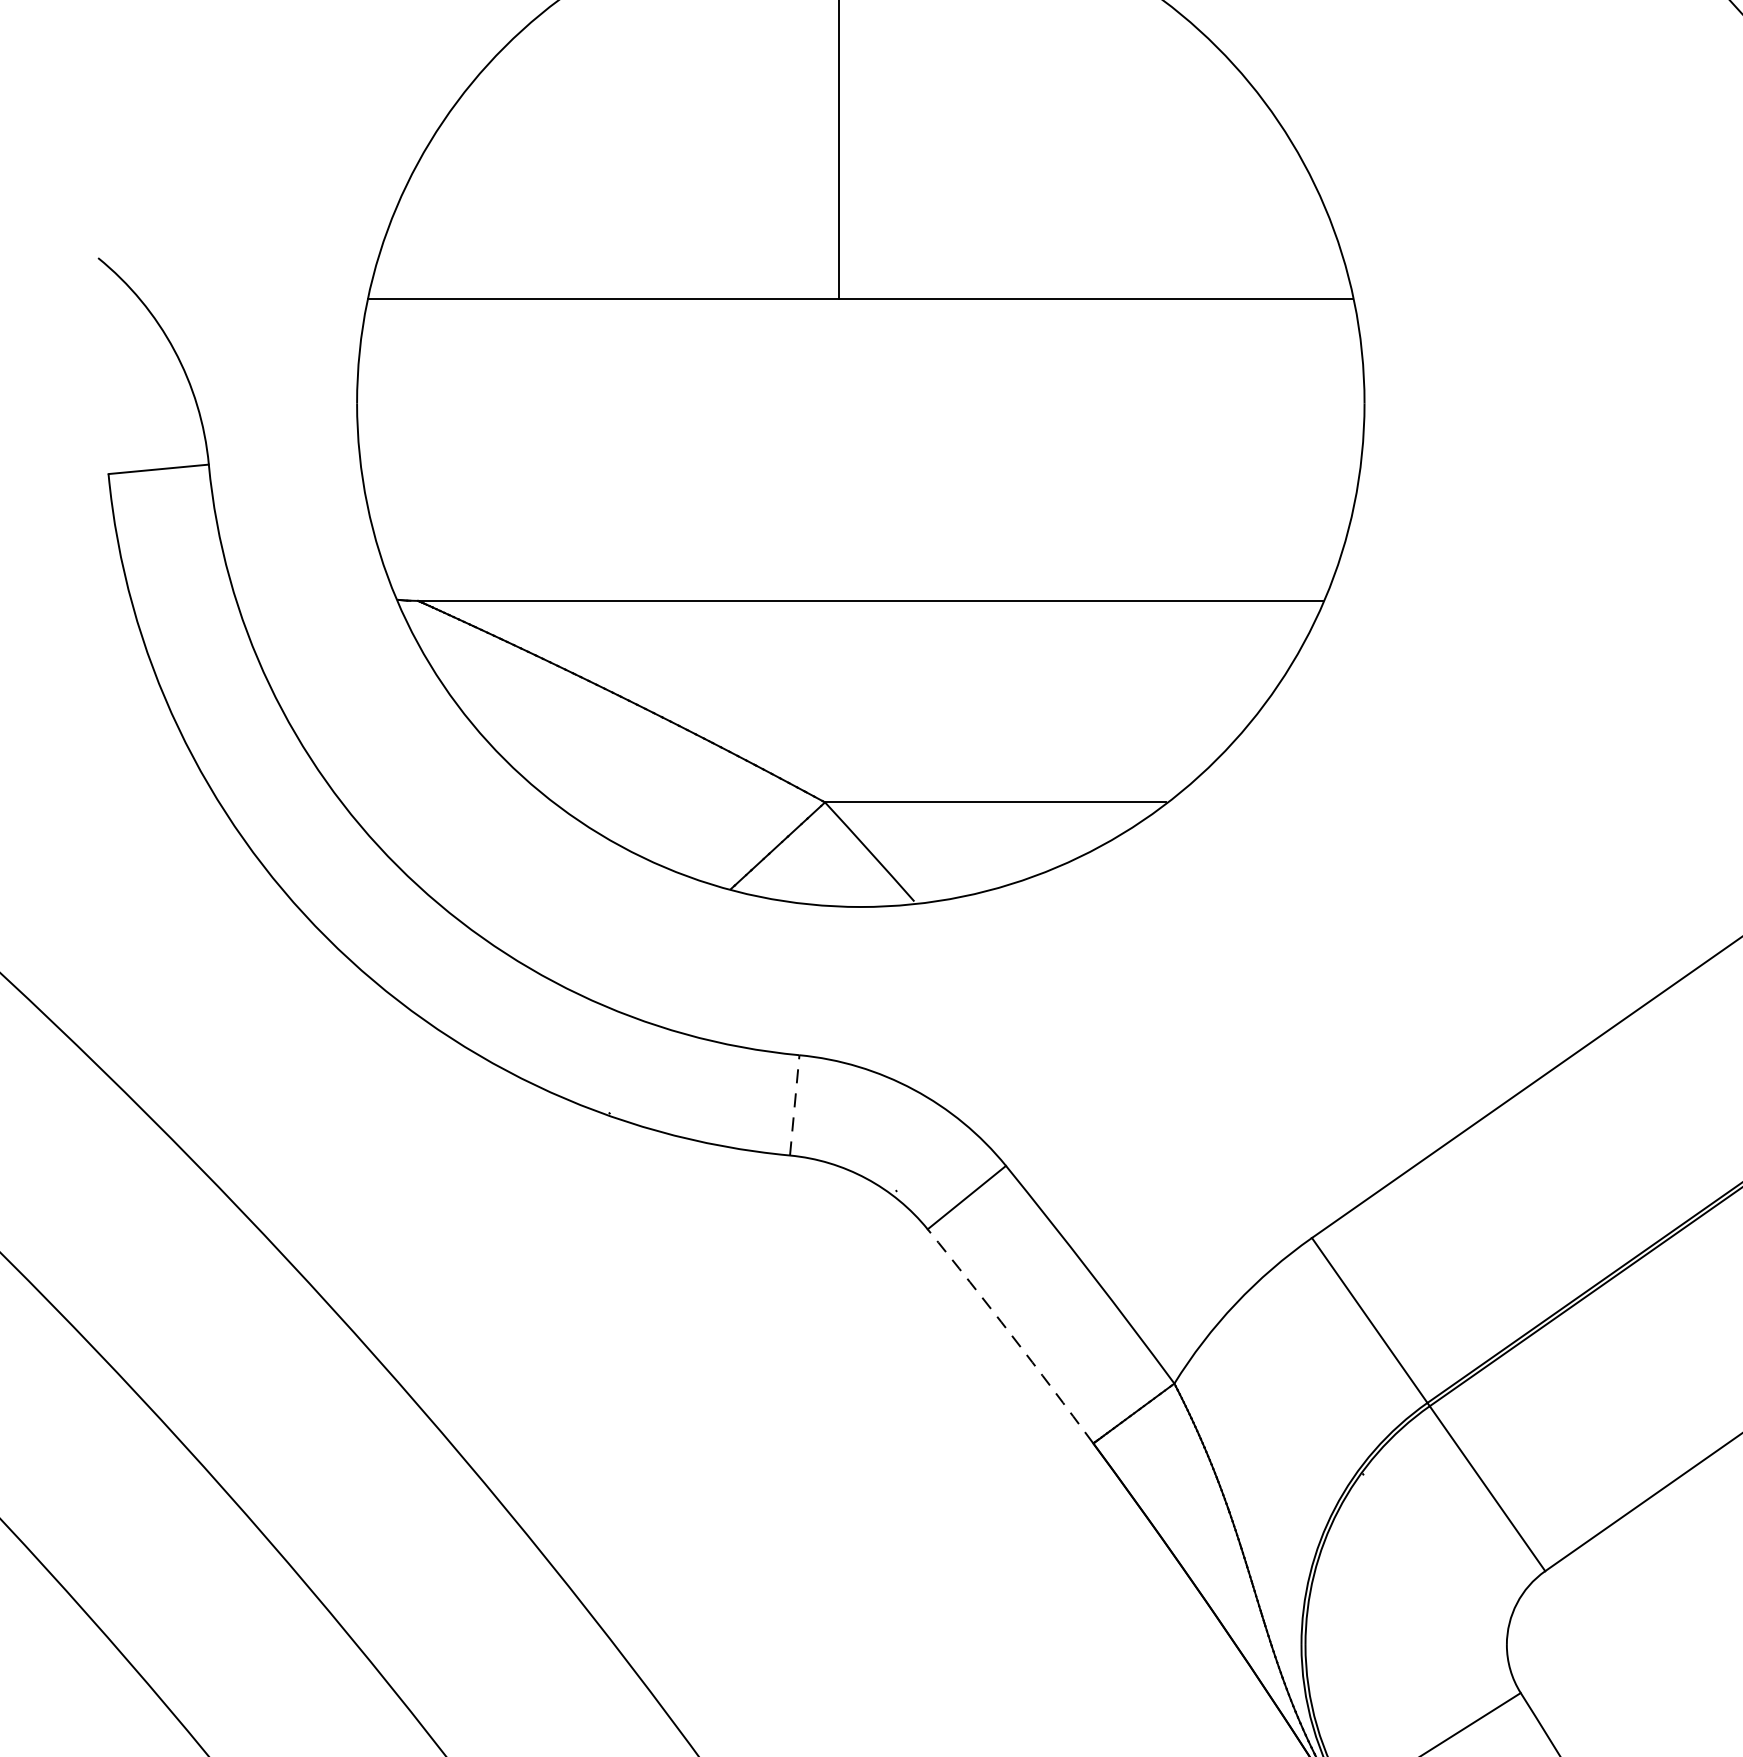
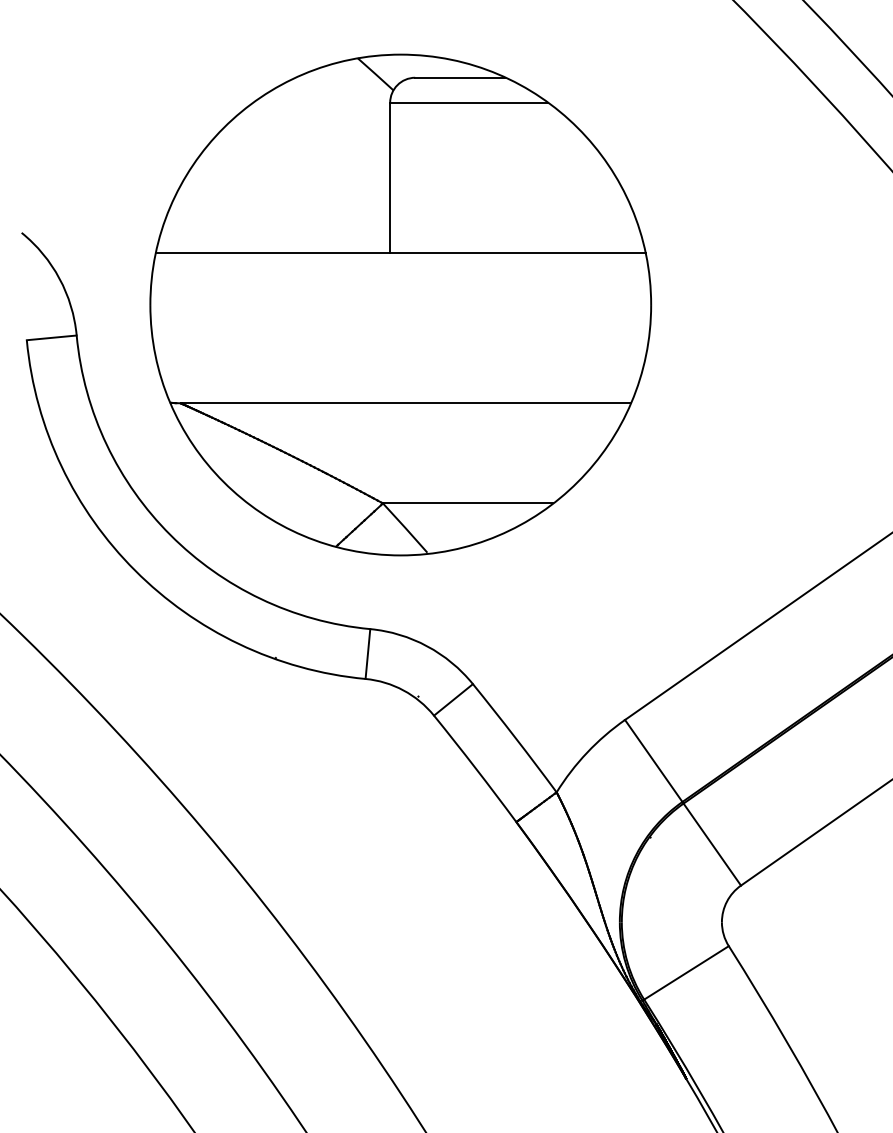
line: (793, 1104) -> (367, 653), dashed -> solid
arc: (1011, 1335) -> (475, 768), dashed -> solid

